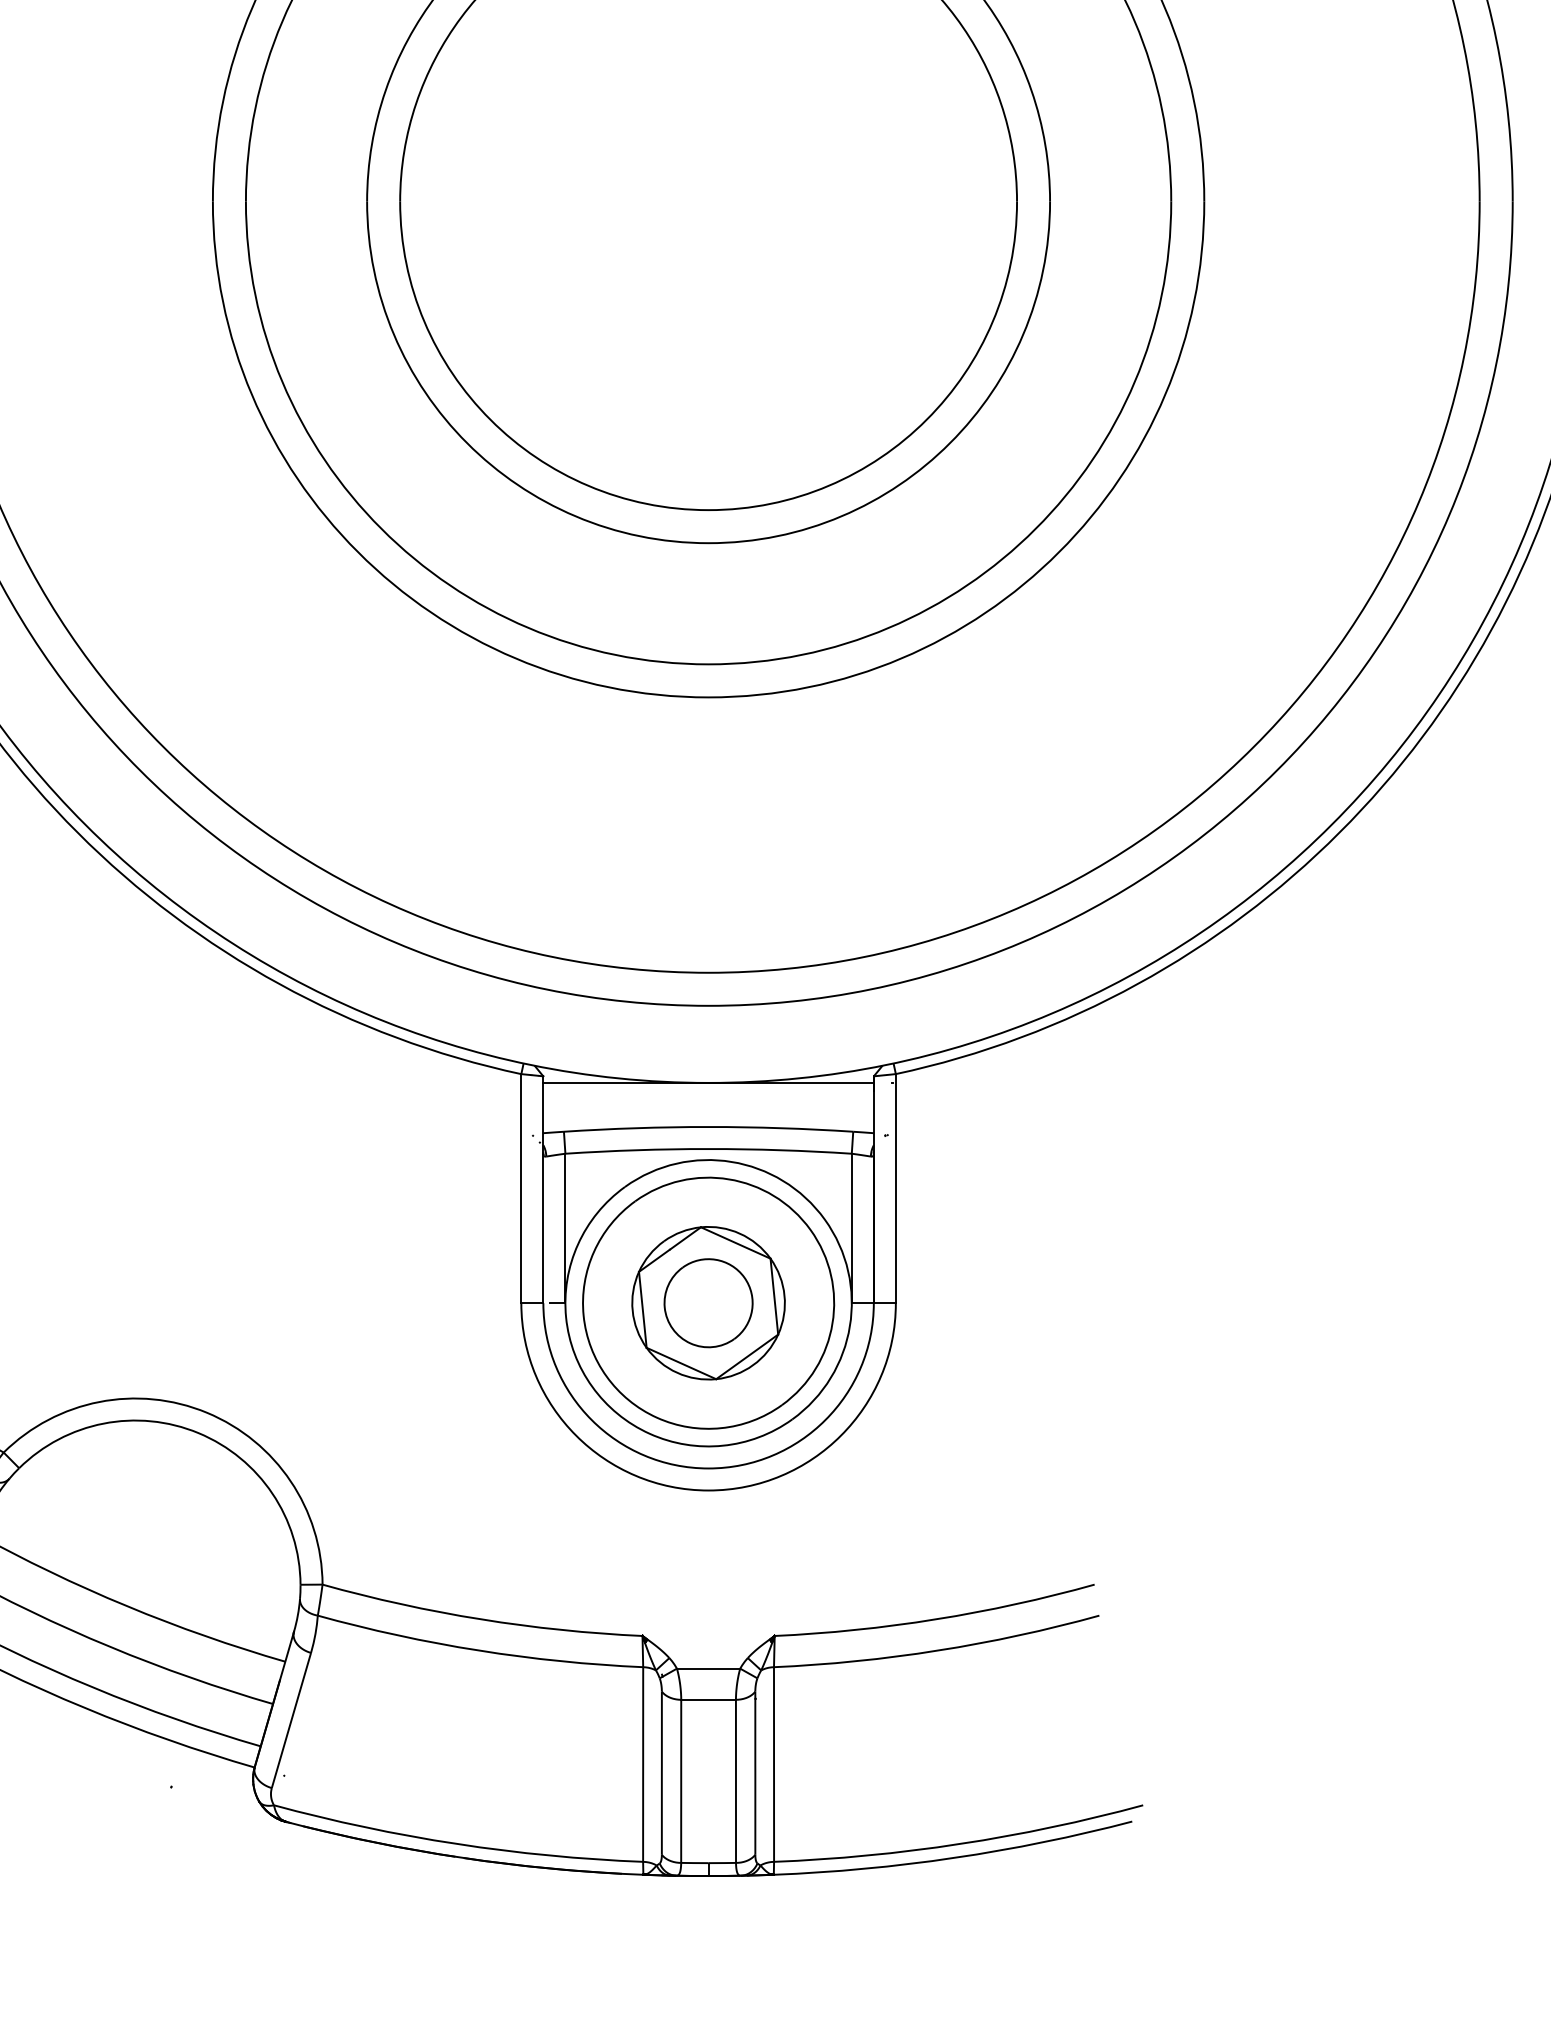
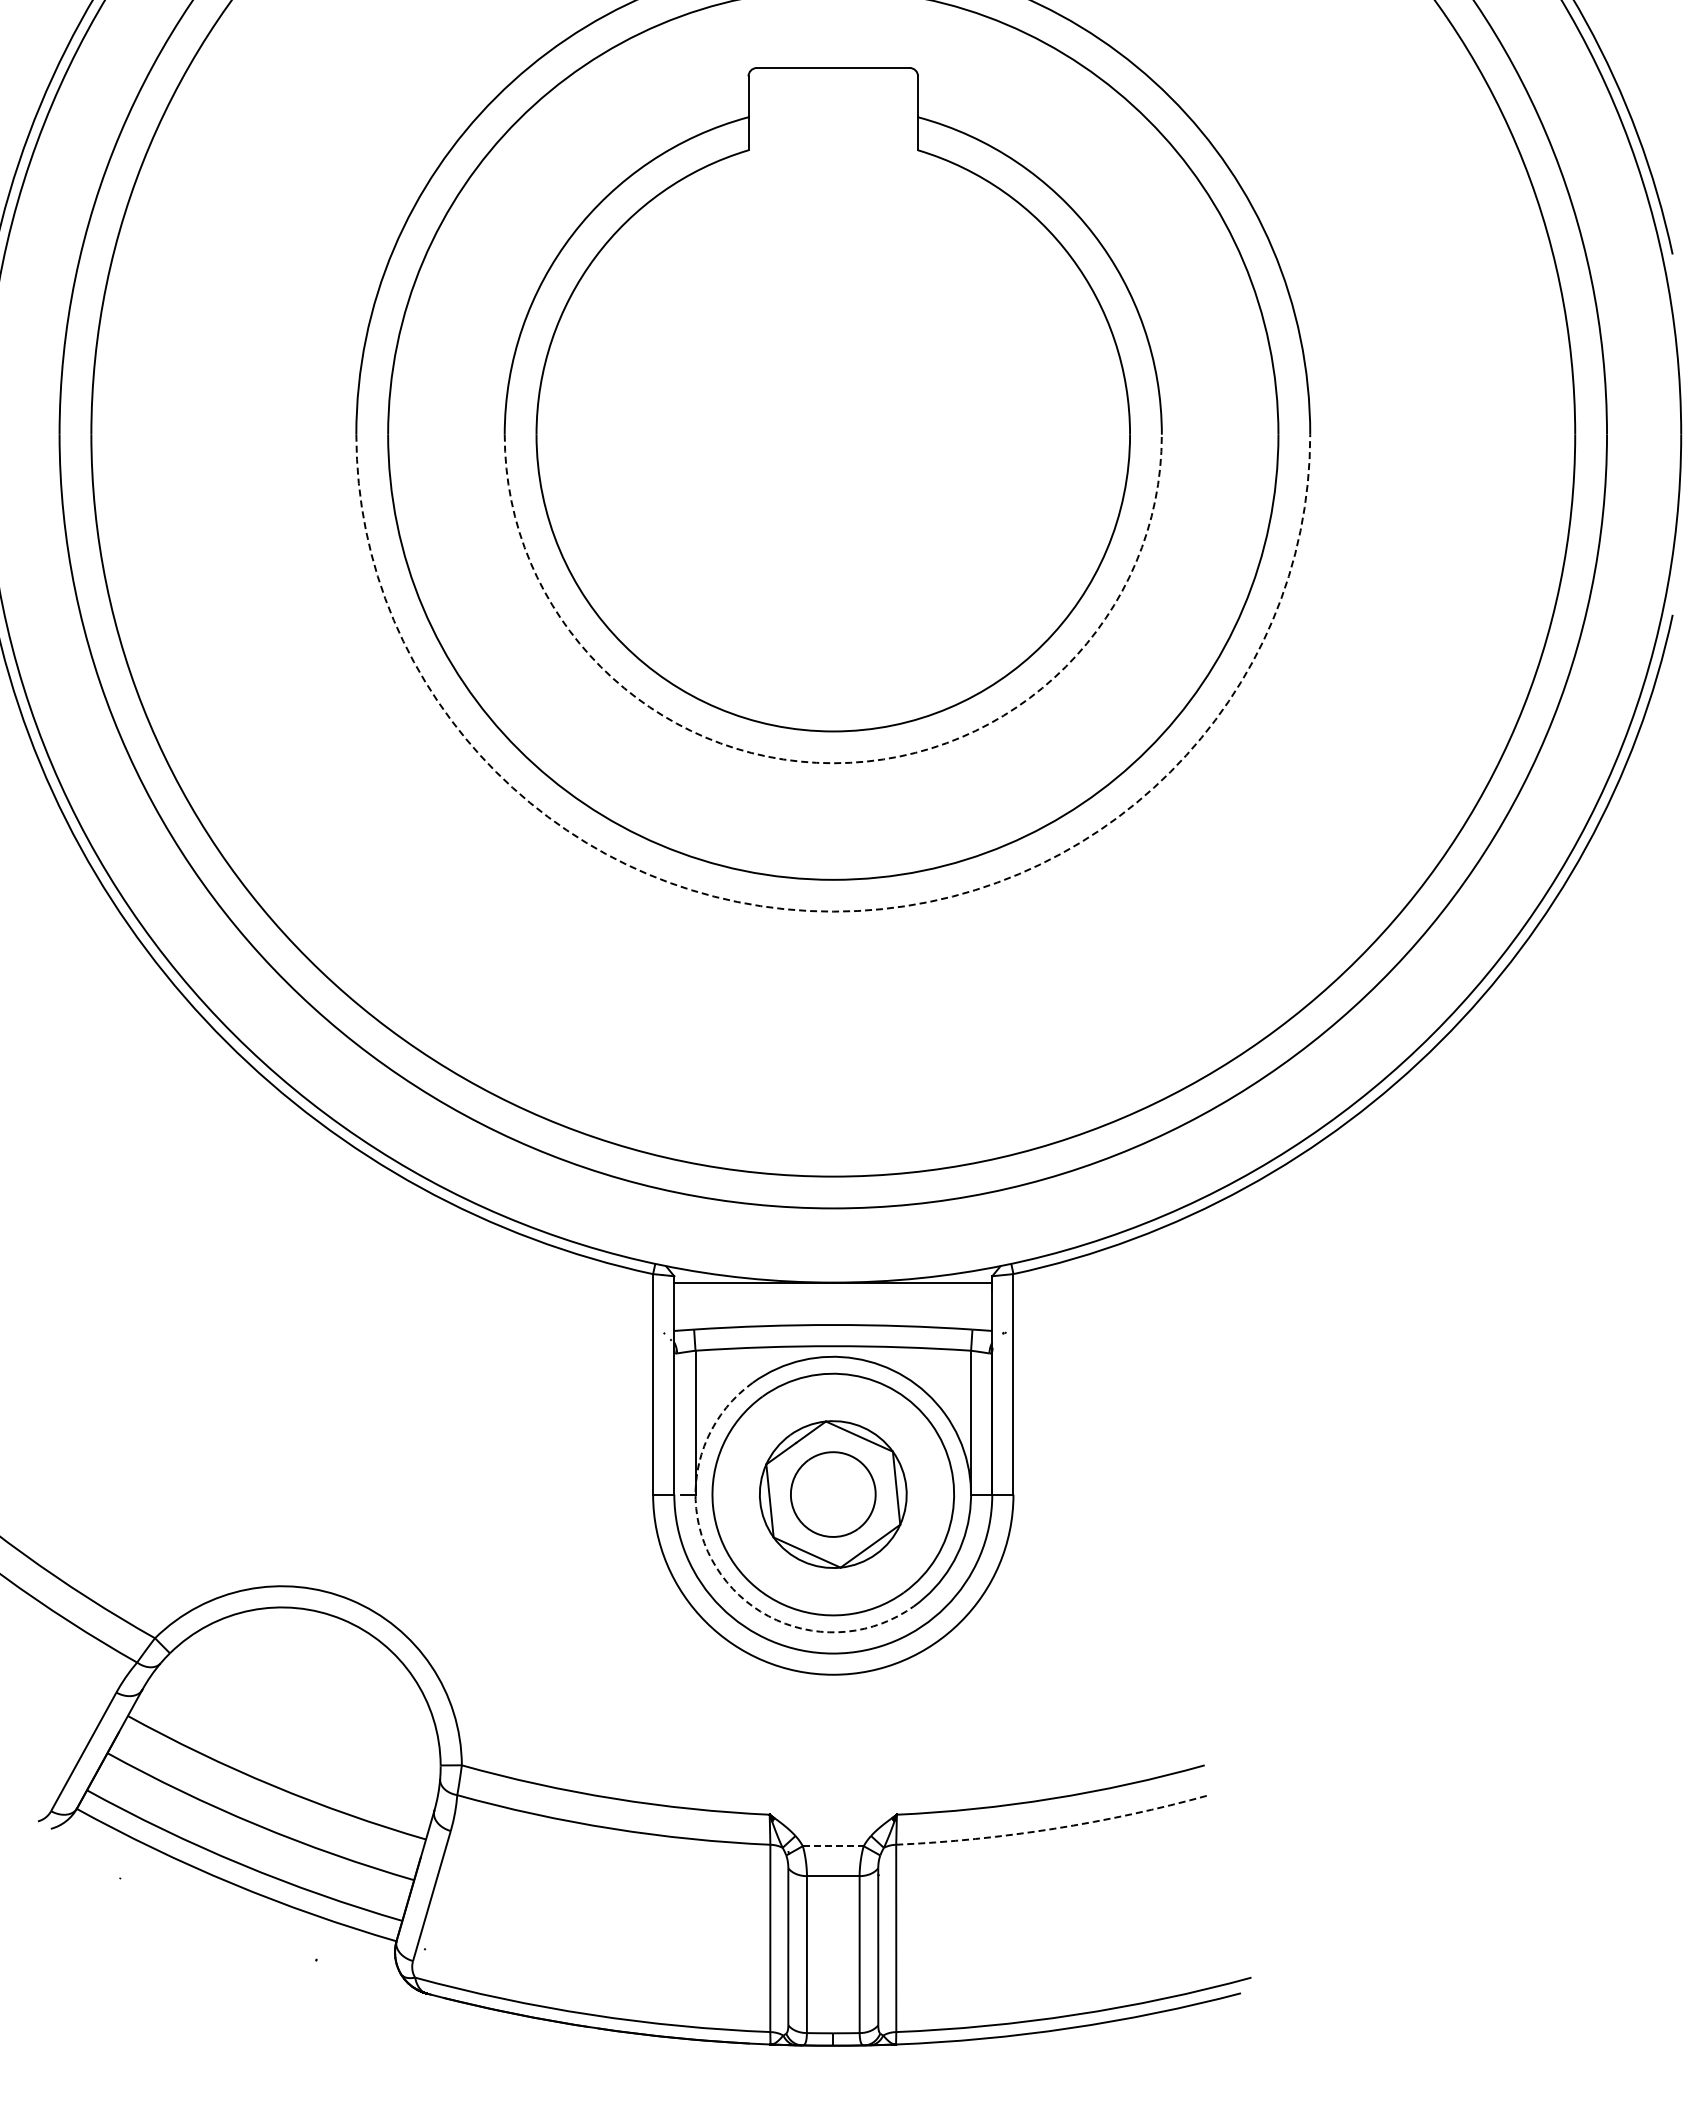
arc: (708, 543) -> (833, 763), solid -> dashed
arc: (708, 697) -> (833, 911), solid -> dashed
arc: (592, 1387) -> (721, 1575), solid -> dashed
arc: (938, 1650) -> (1054, 1828), solid -> dashed
line: (708, 1668) -> (833, 1846), solid -> dashed

